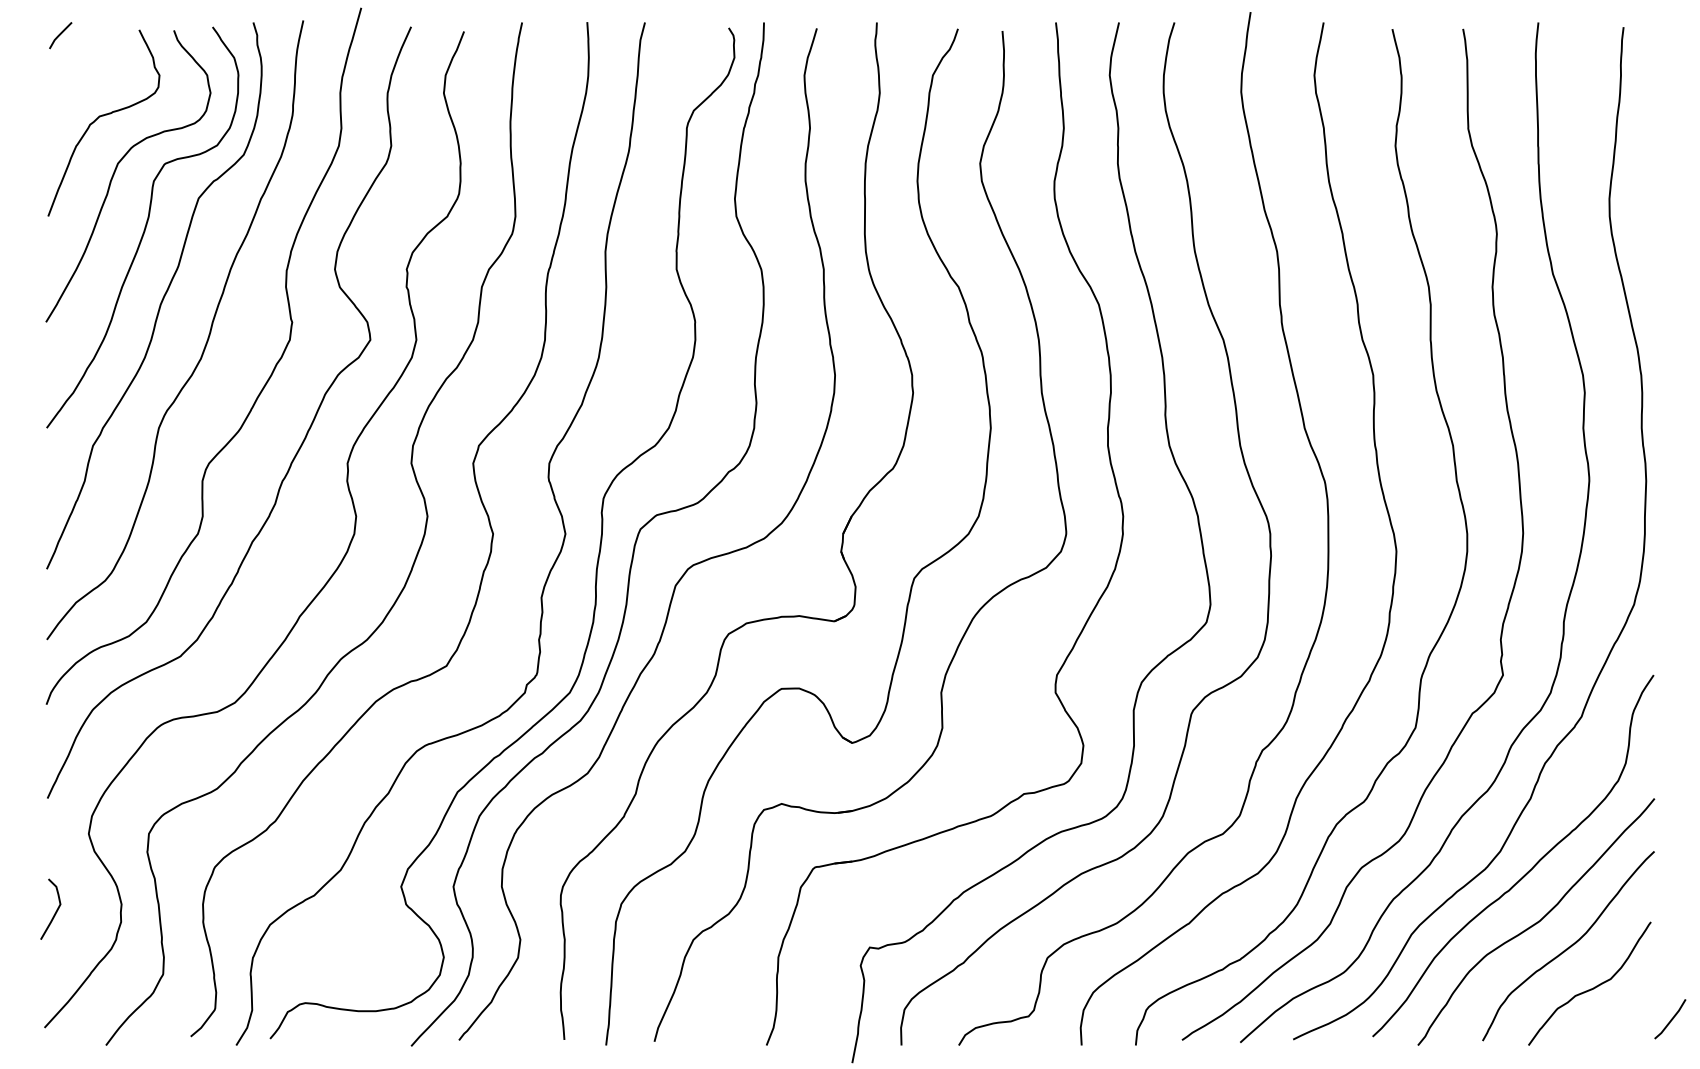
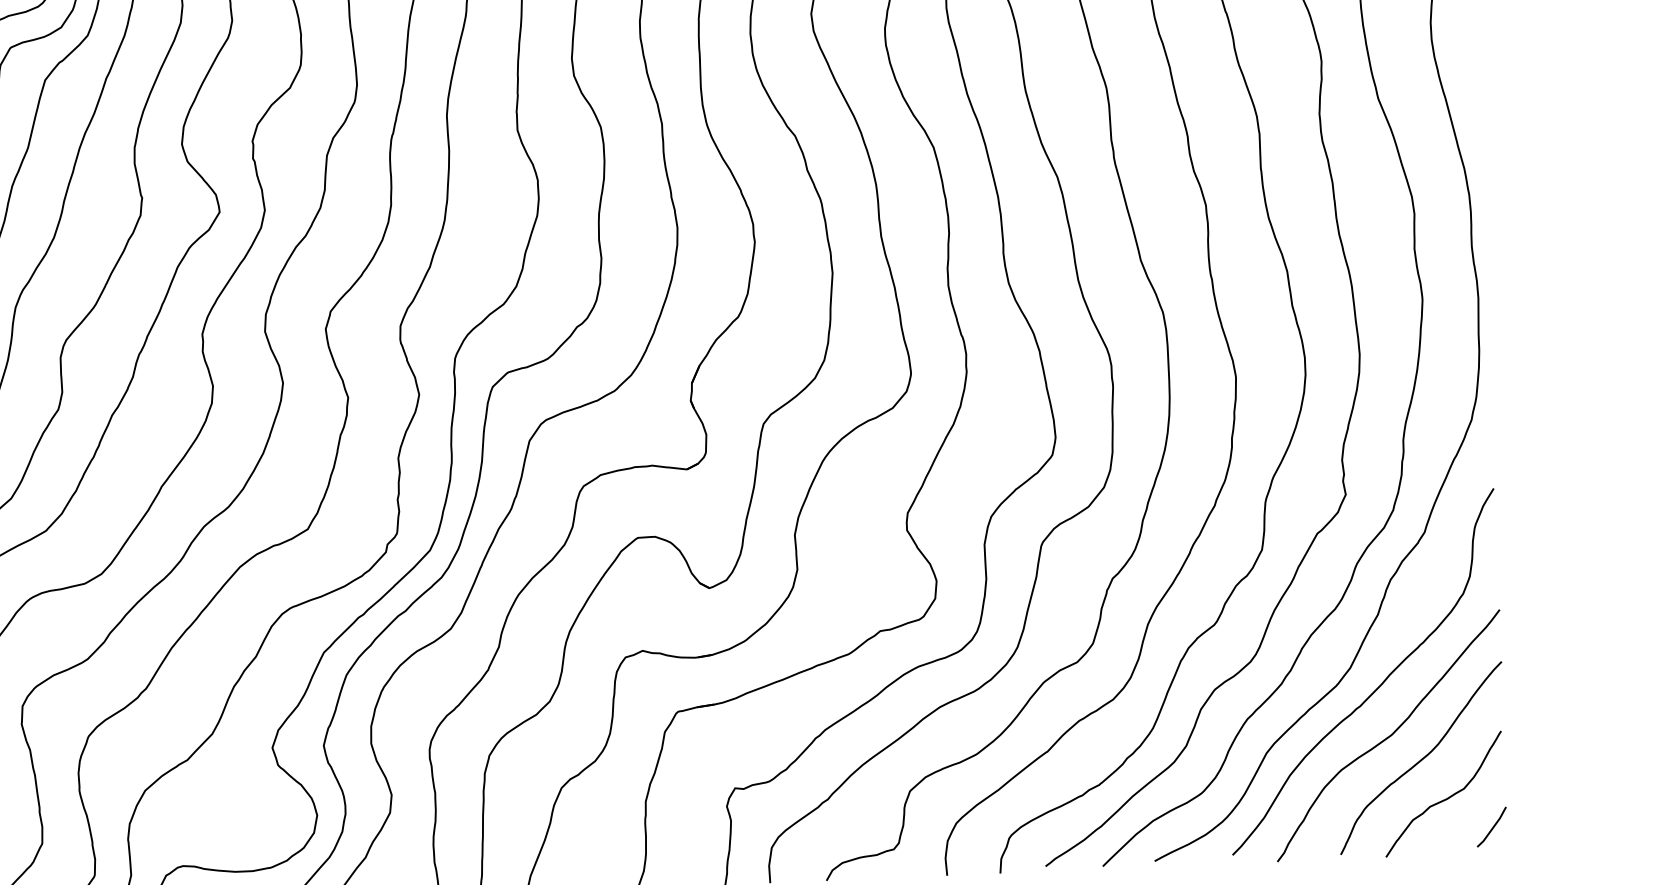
line: (1670, 1019) -> (1491, 827), moved

